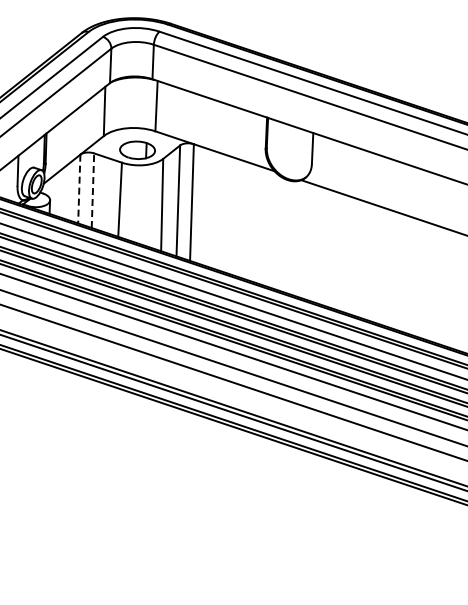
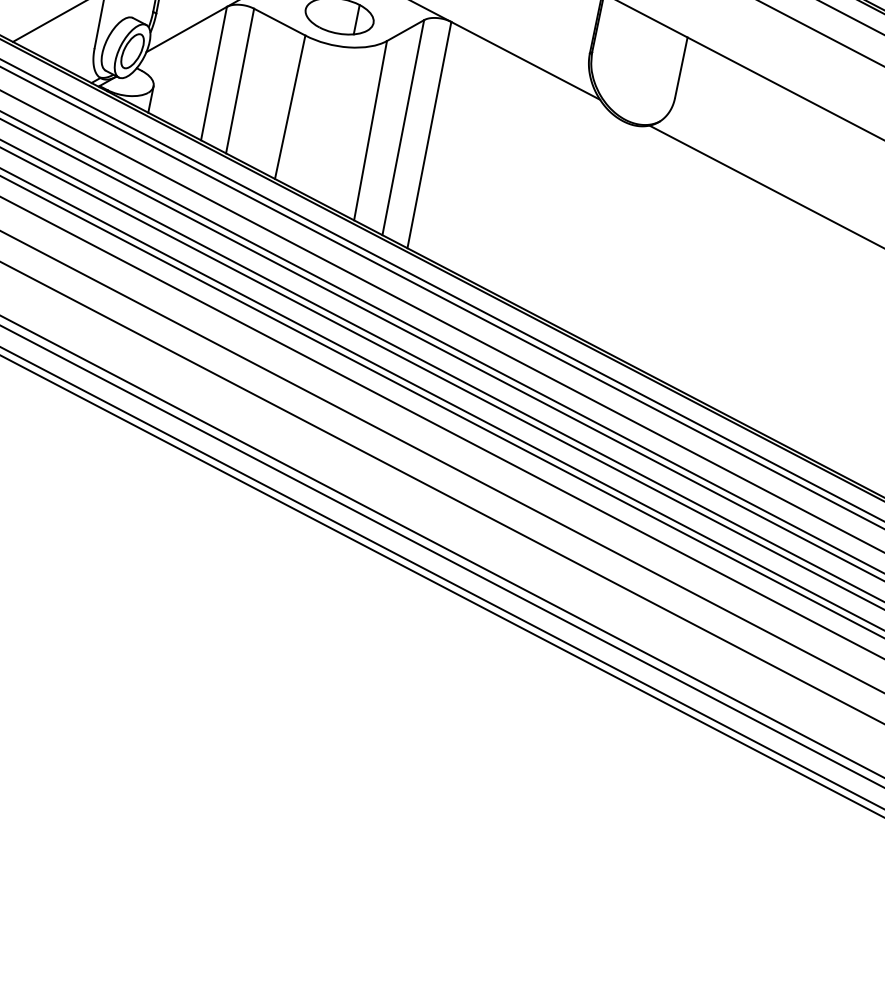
line: (79, 189) -> (214, 74), dashed -> solid
line: (92, 190) -> (239, 80), dashed -> solid

